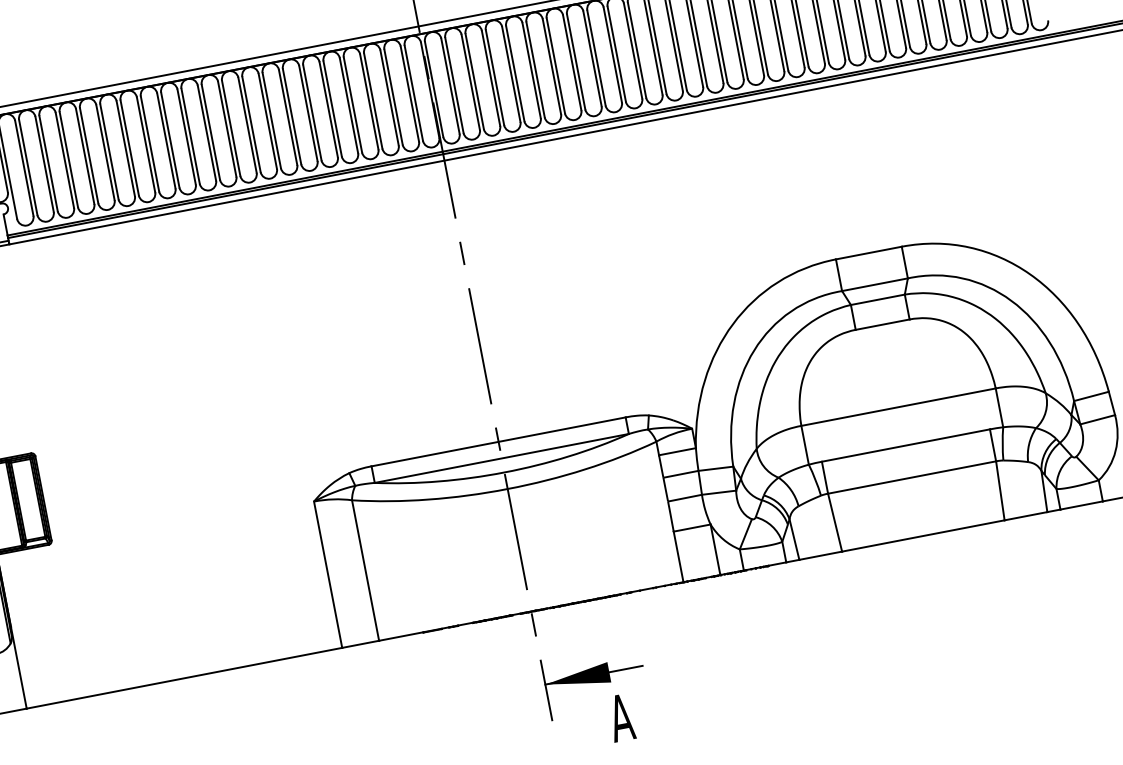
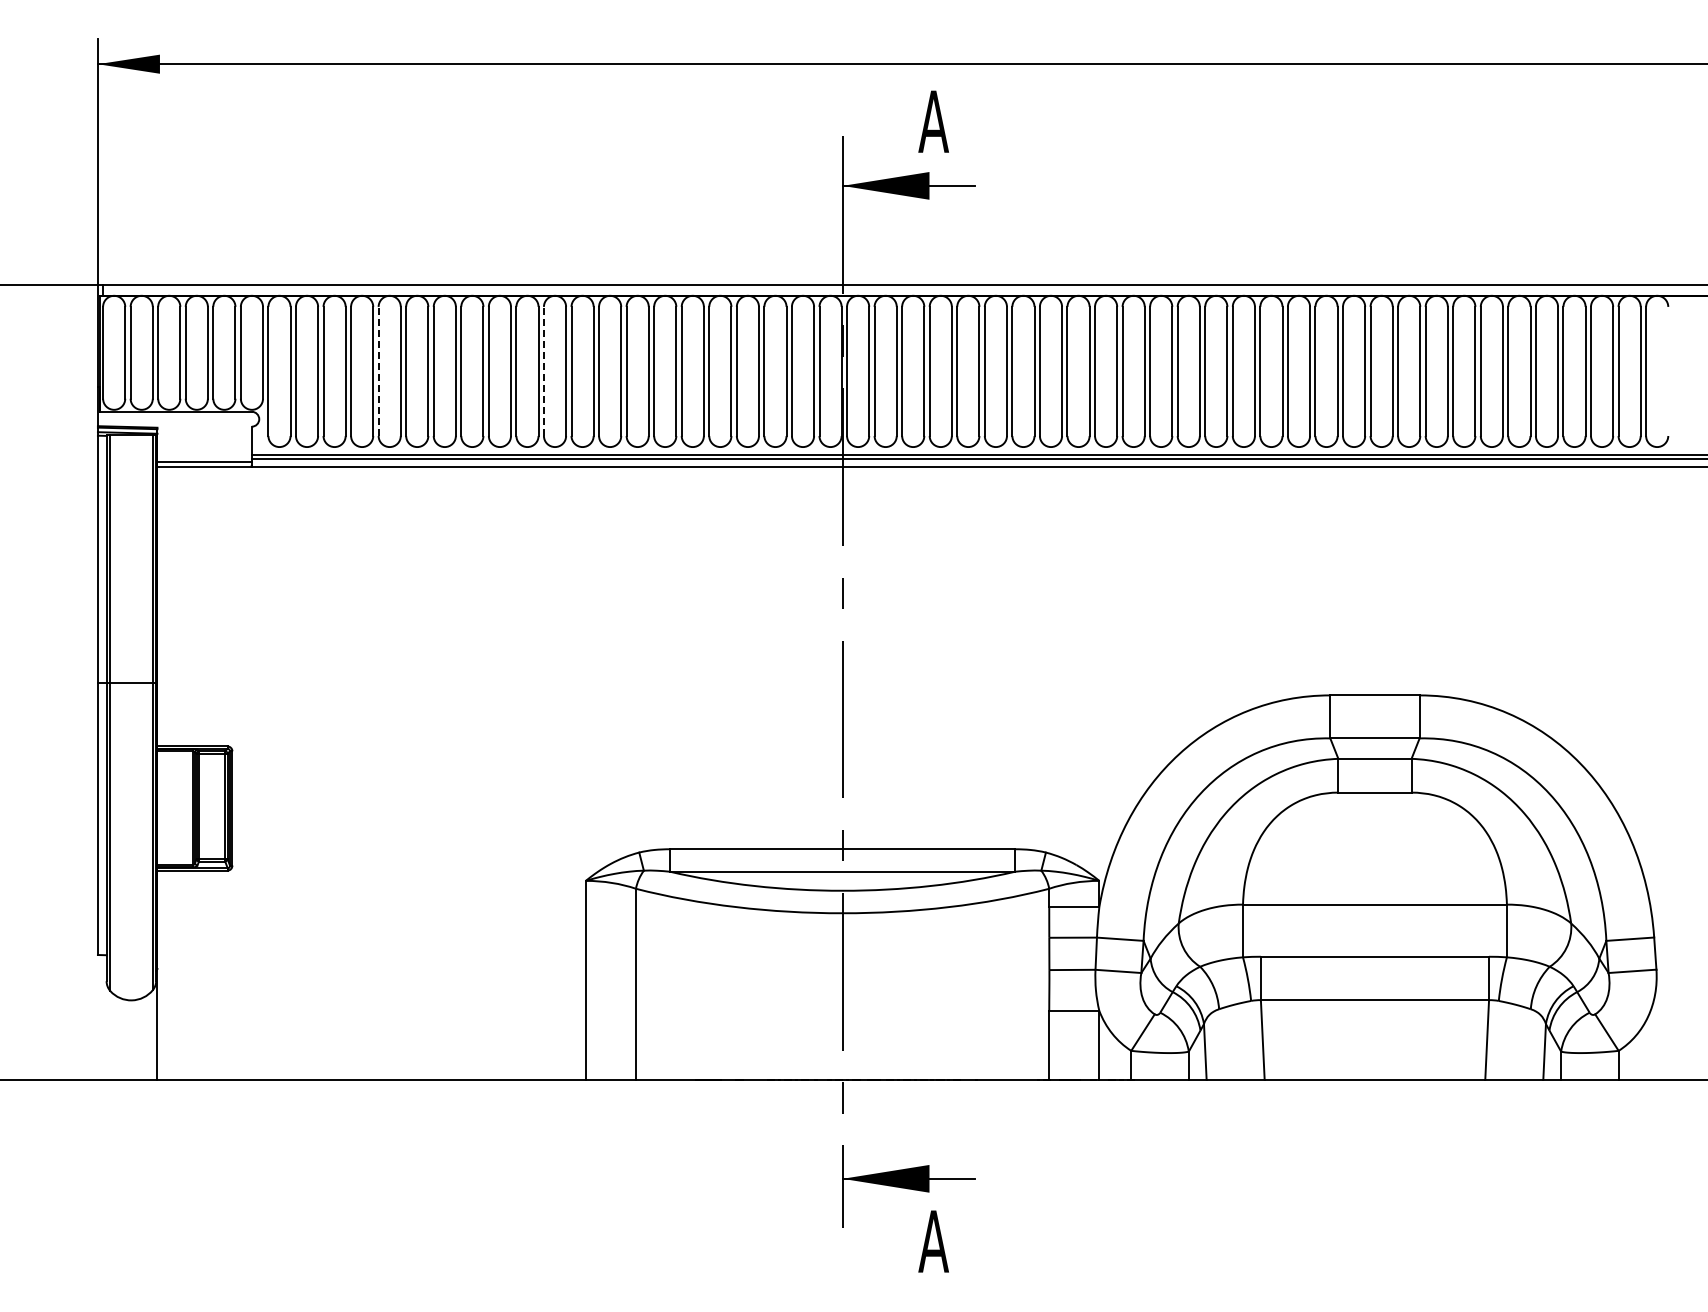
line: (210, 132) -> (543, 371), solid -> dashed
line: (89, 155) -> (378, 371), solid -> dashed

